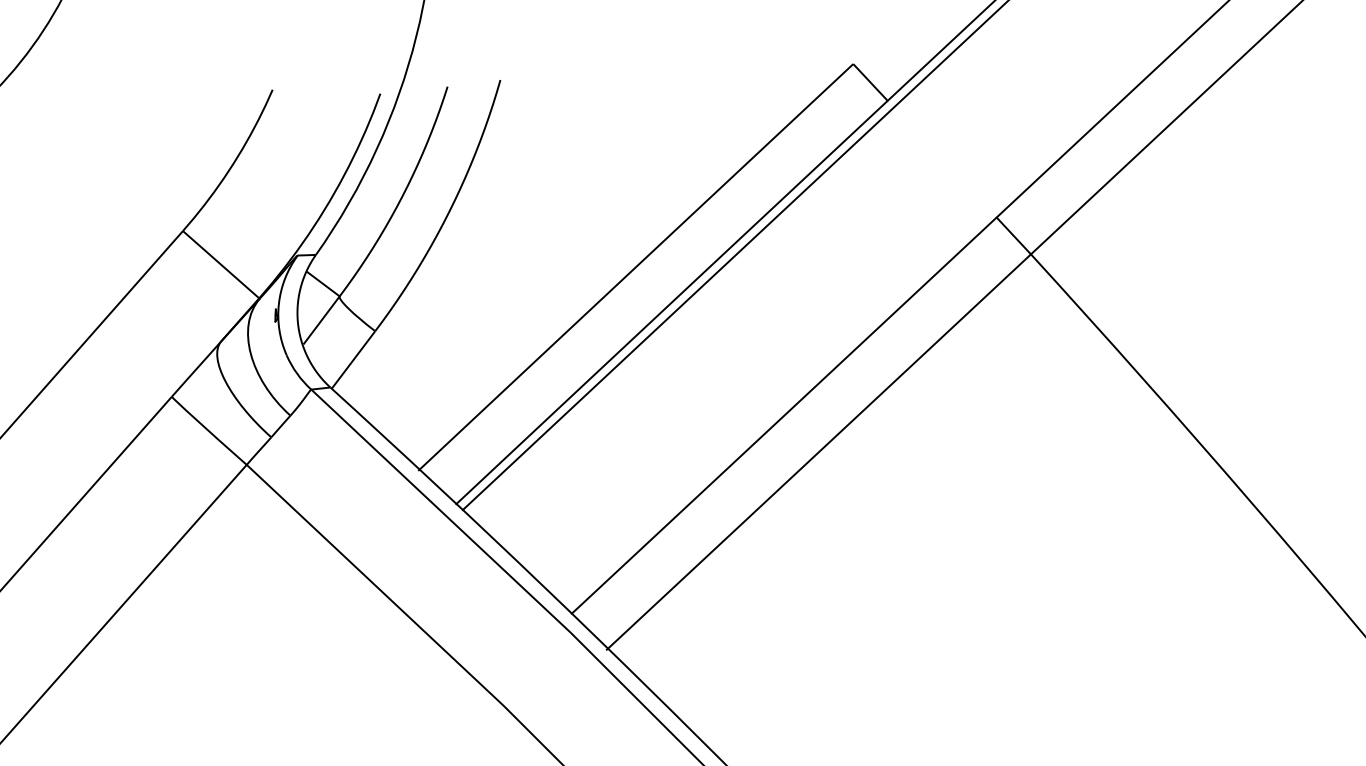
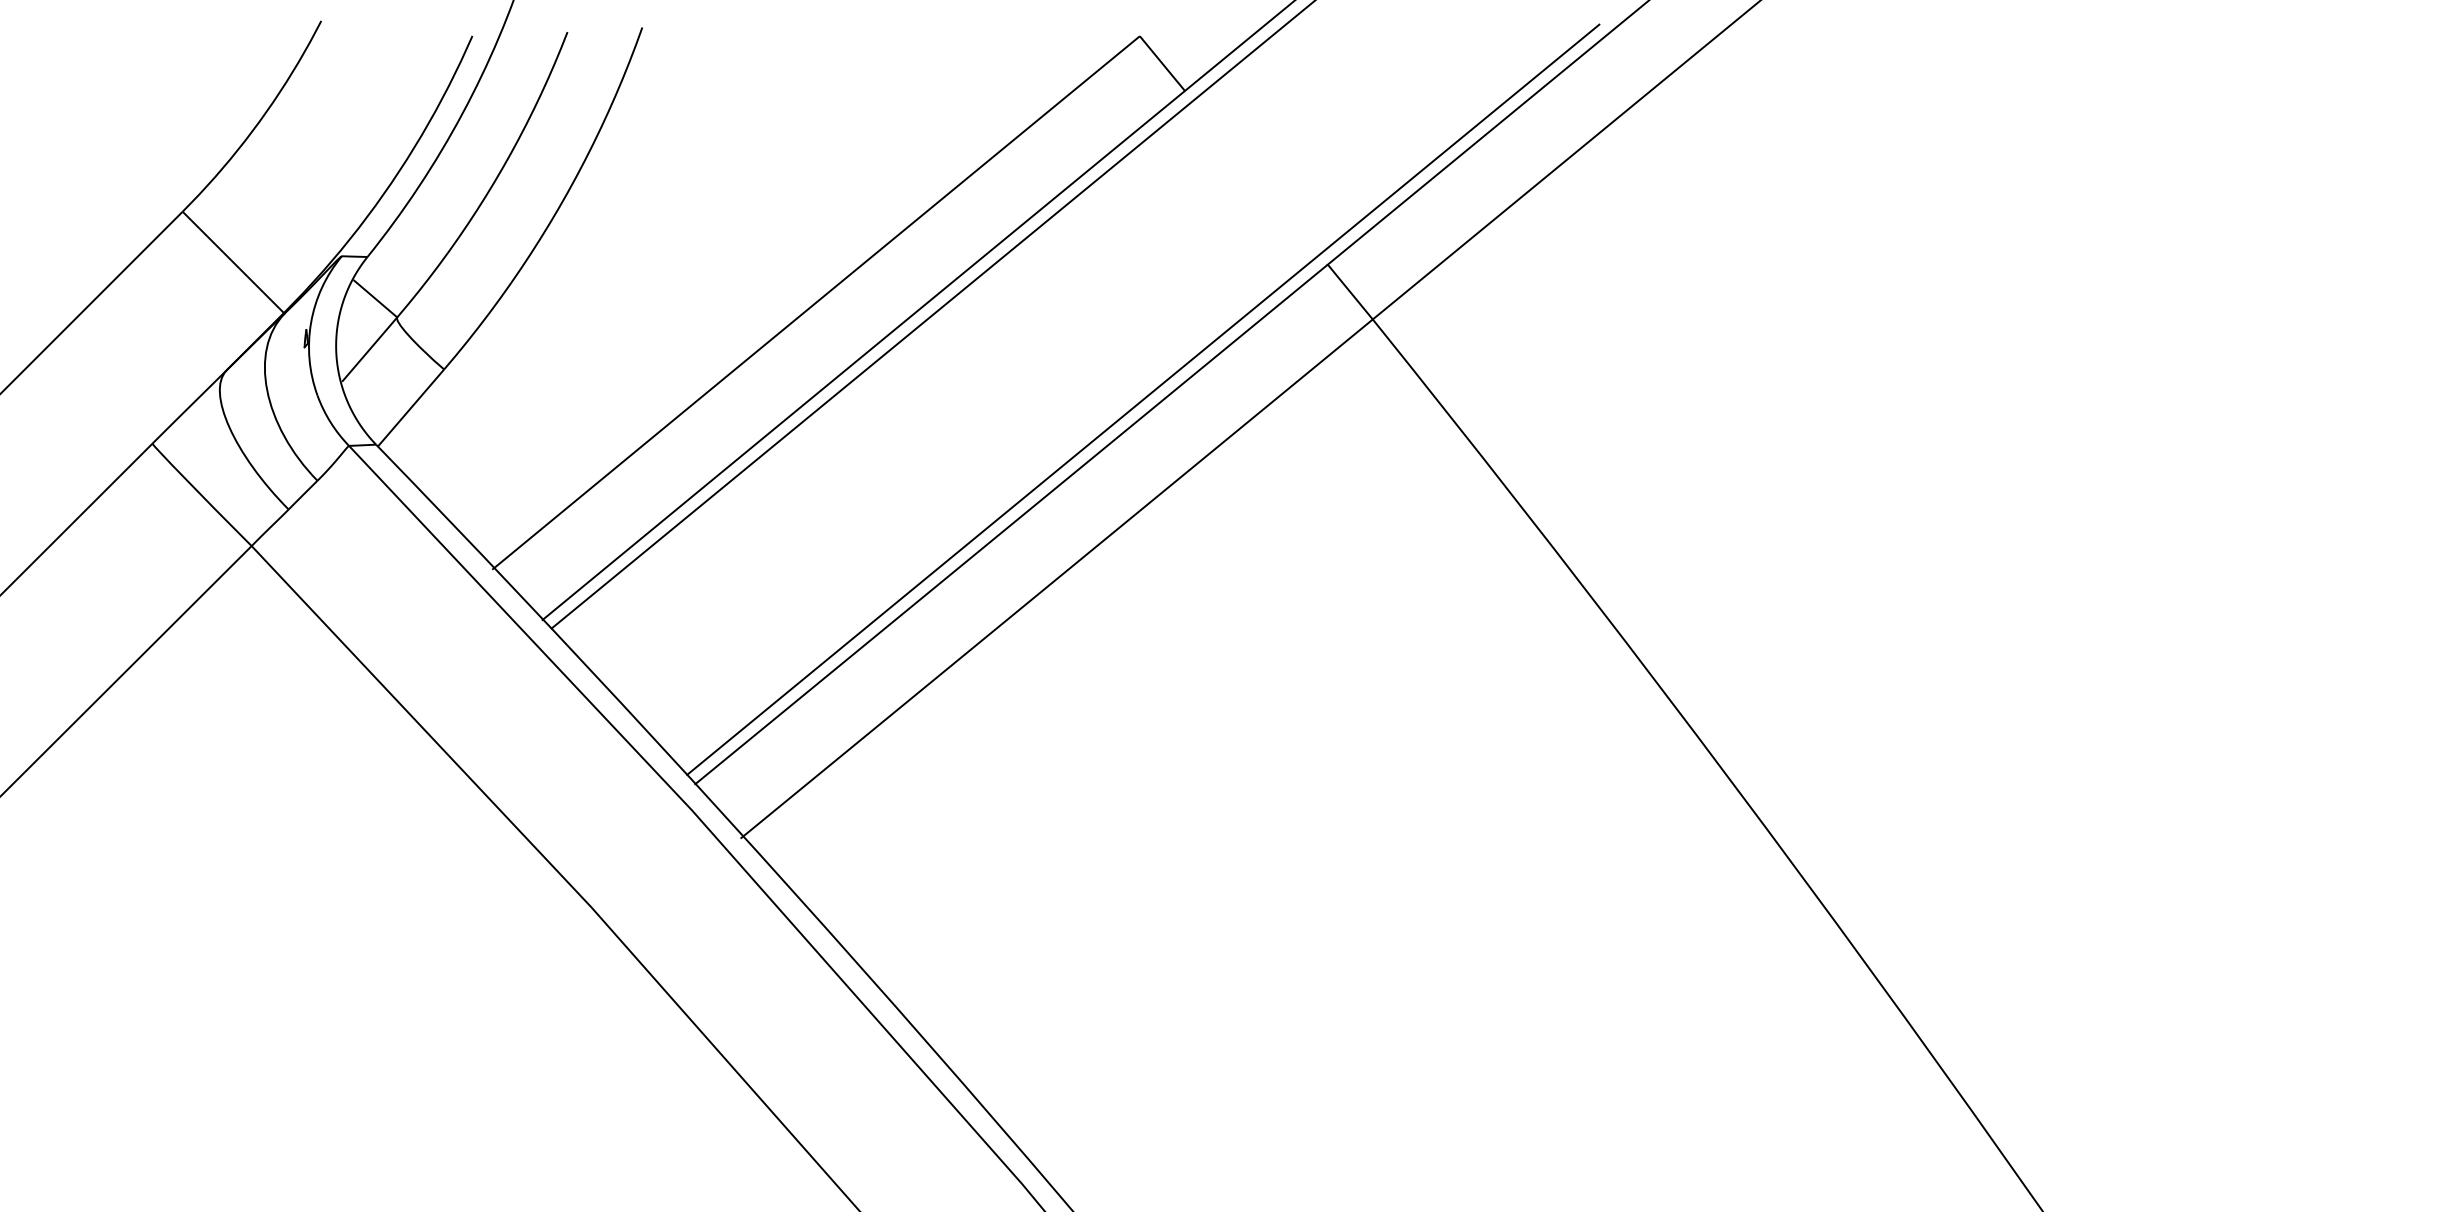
line: (872, 321) -> (1143, 399), added

